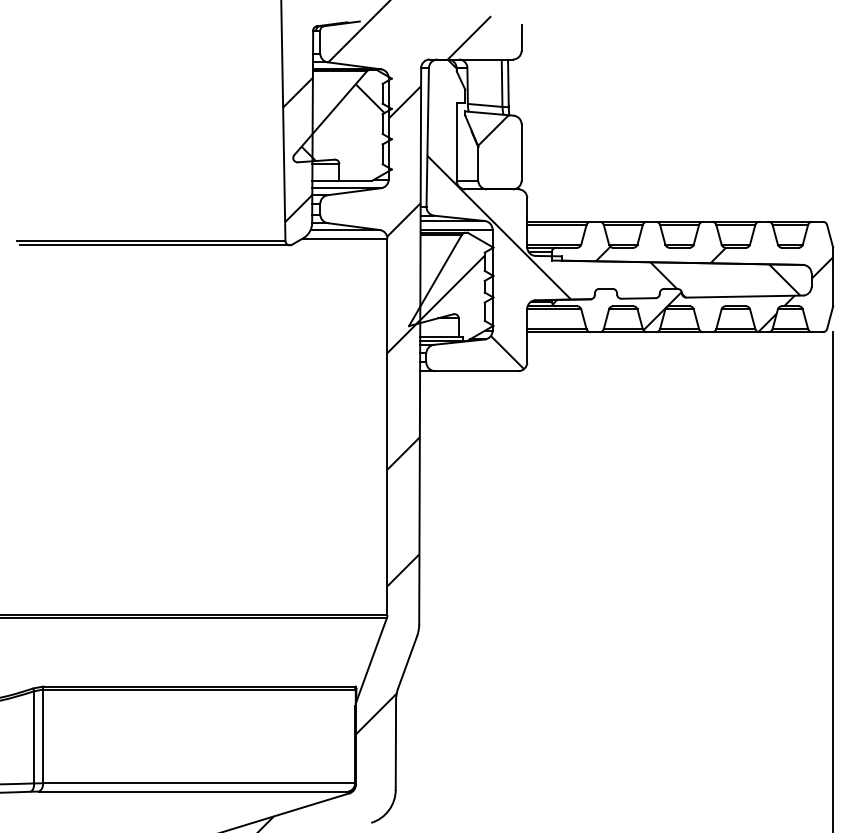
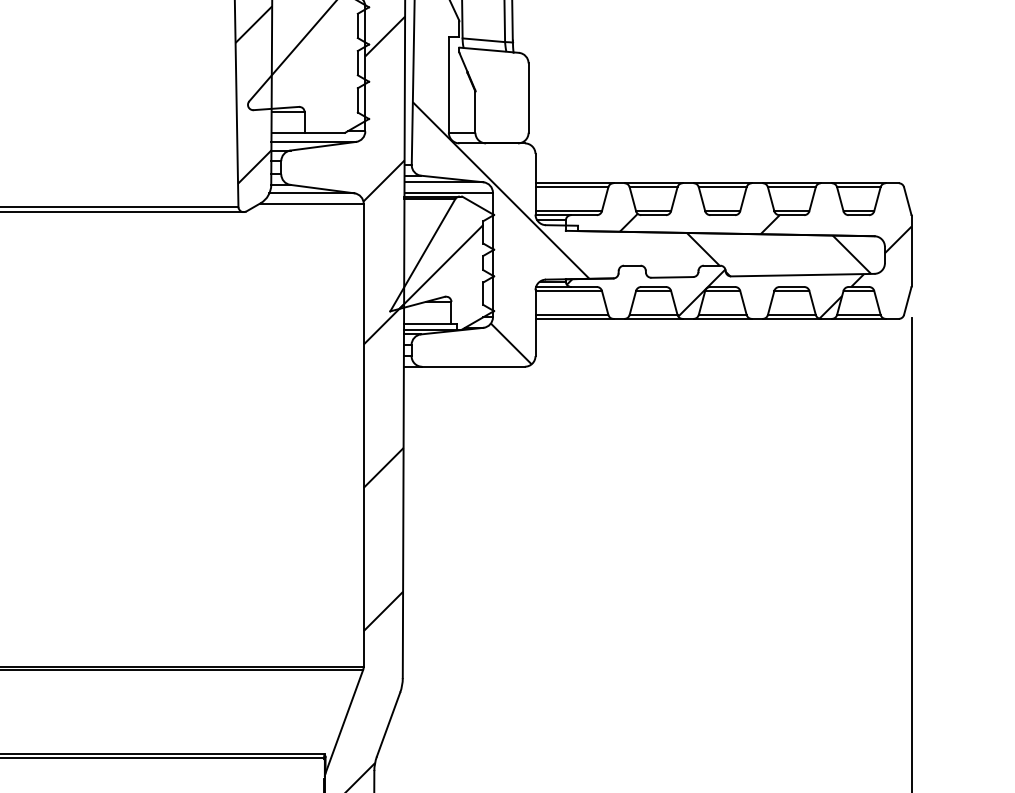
hatch: (342, 122) -> (308, 61), removed
hatch: (493, 130) -> (494, 71), removed

